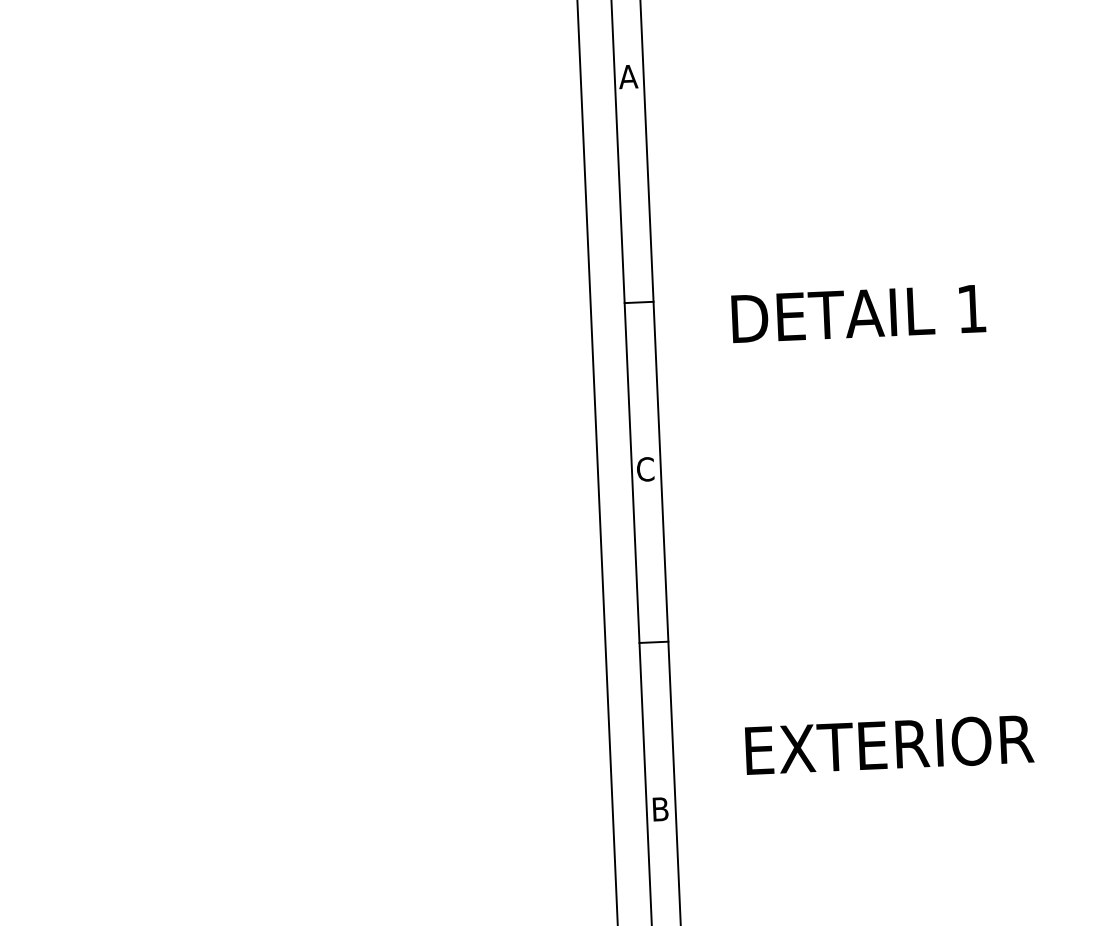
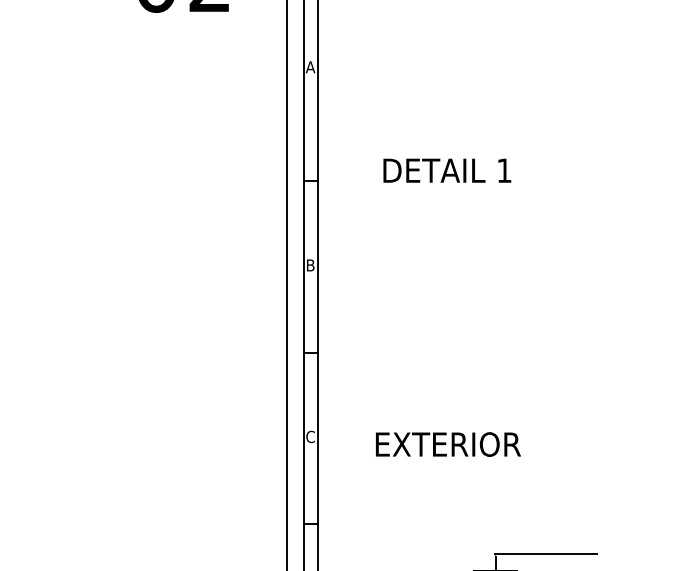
text: (858, 313) -> (447, 170), moved
text: (645, 469) -> (310, 265), C -> B
text: (889, 744) -> (448, 444), moved
text: (660, 808) -> (310, 436), B -> C

